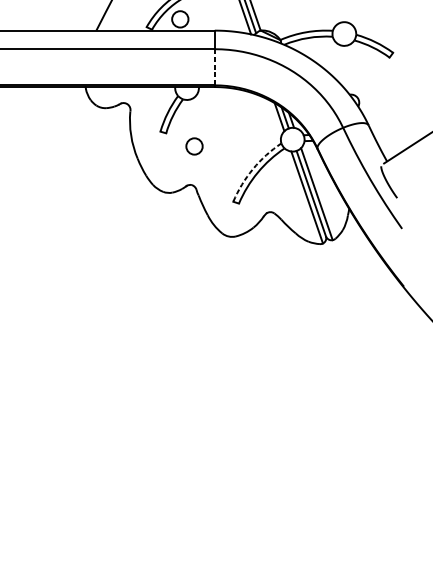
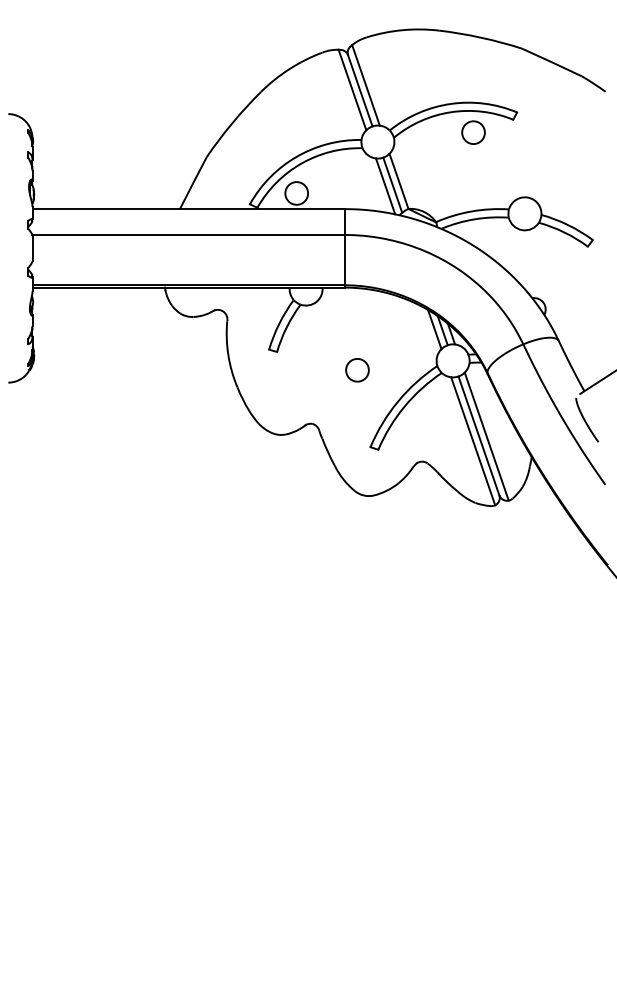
line: (214, 66) -> (344, 259), dashed -> solid
circle: (194, 146) -> (357, 370), moved
arc: (252, 168) -> (397, 401), dashed -> solid

